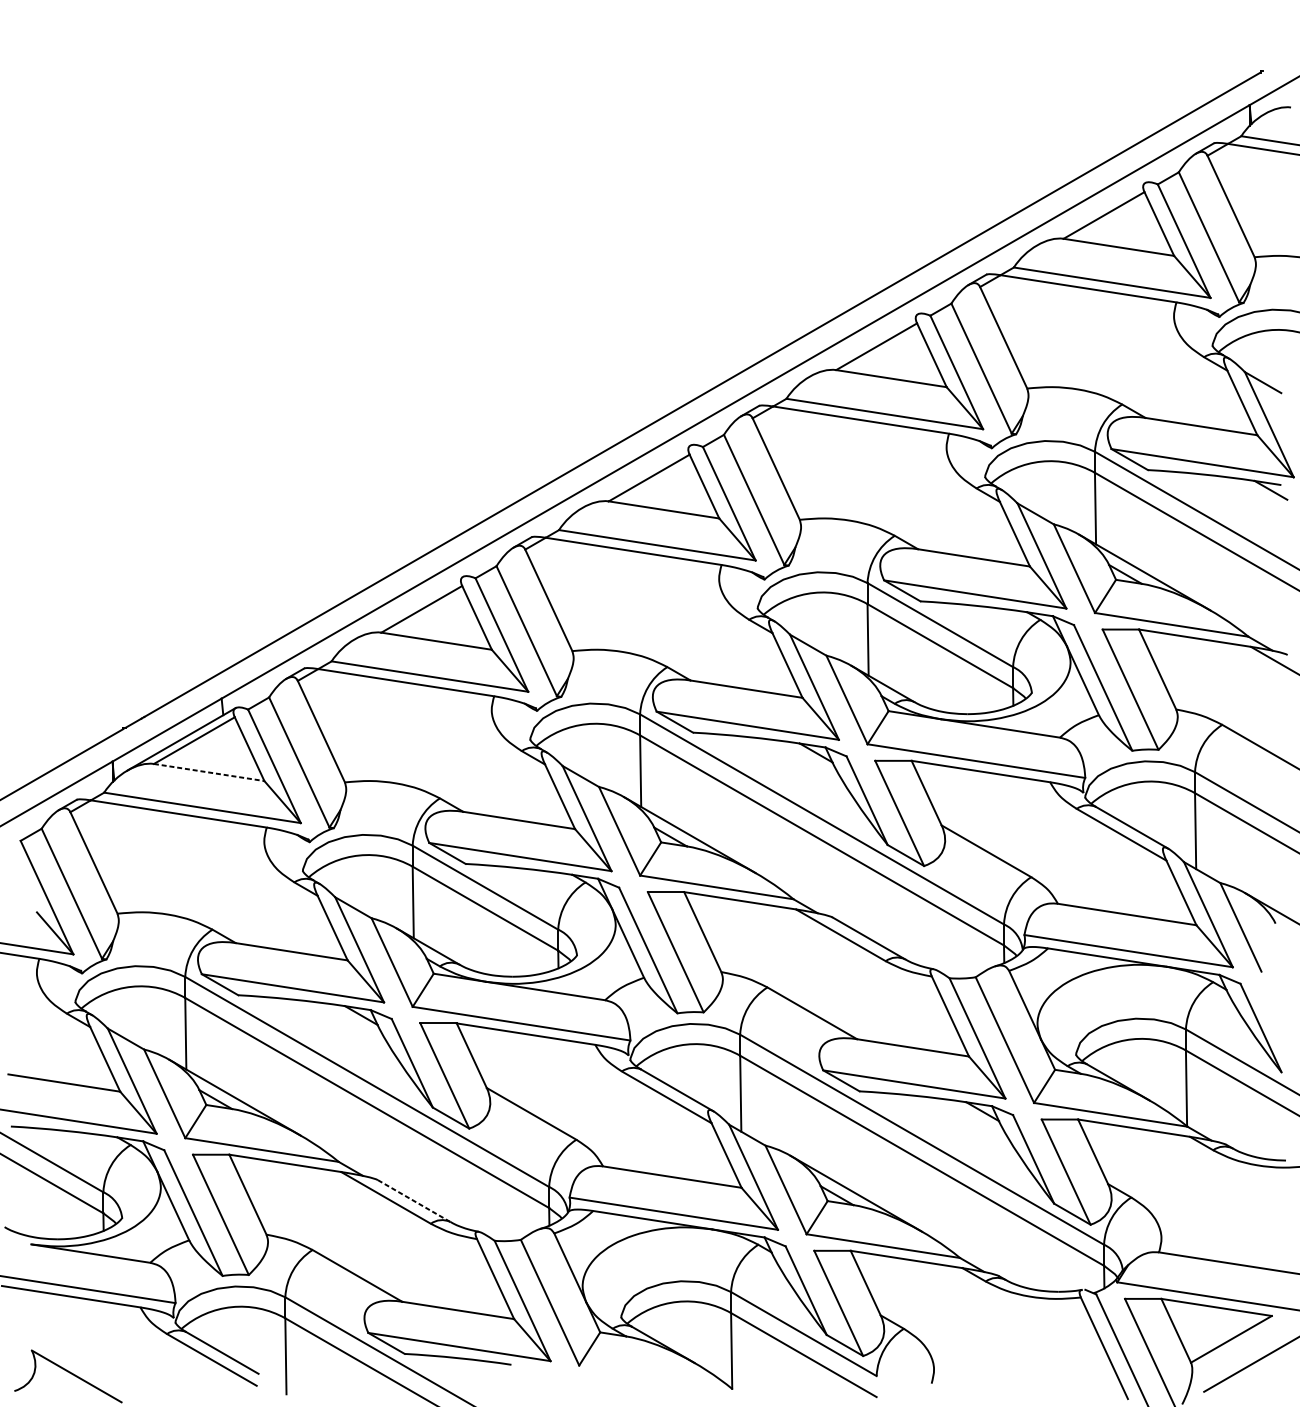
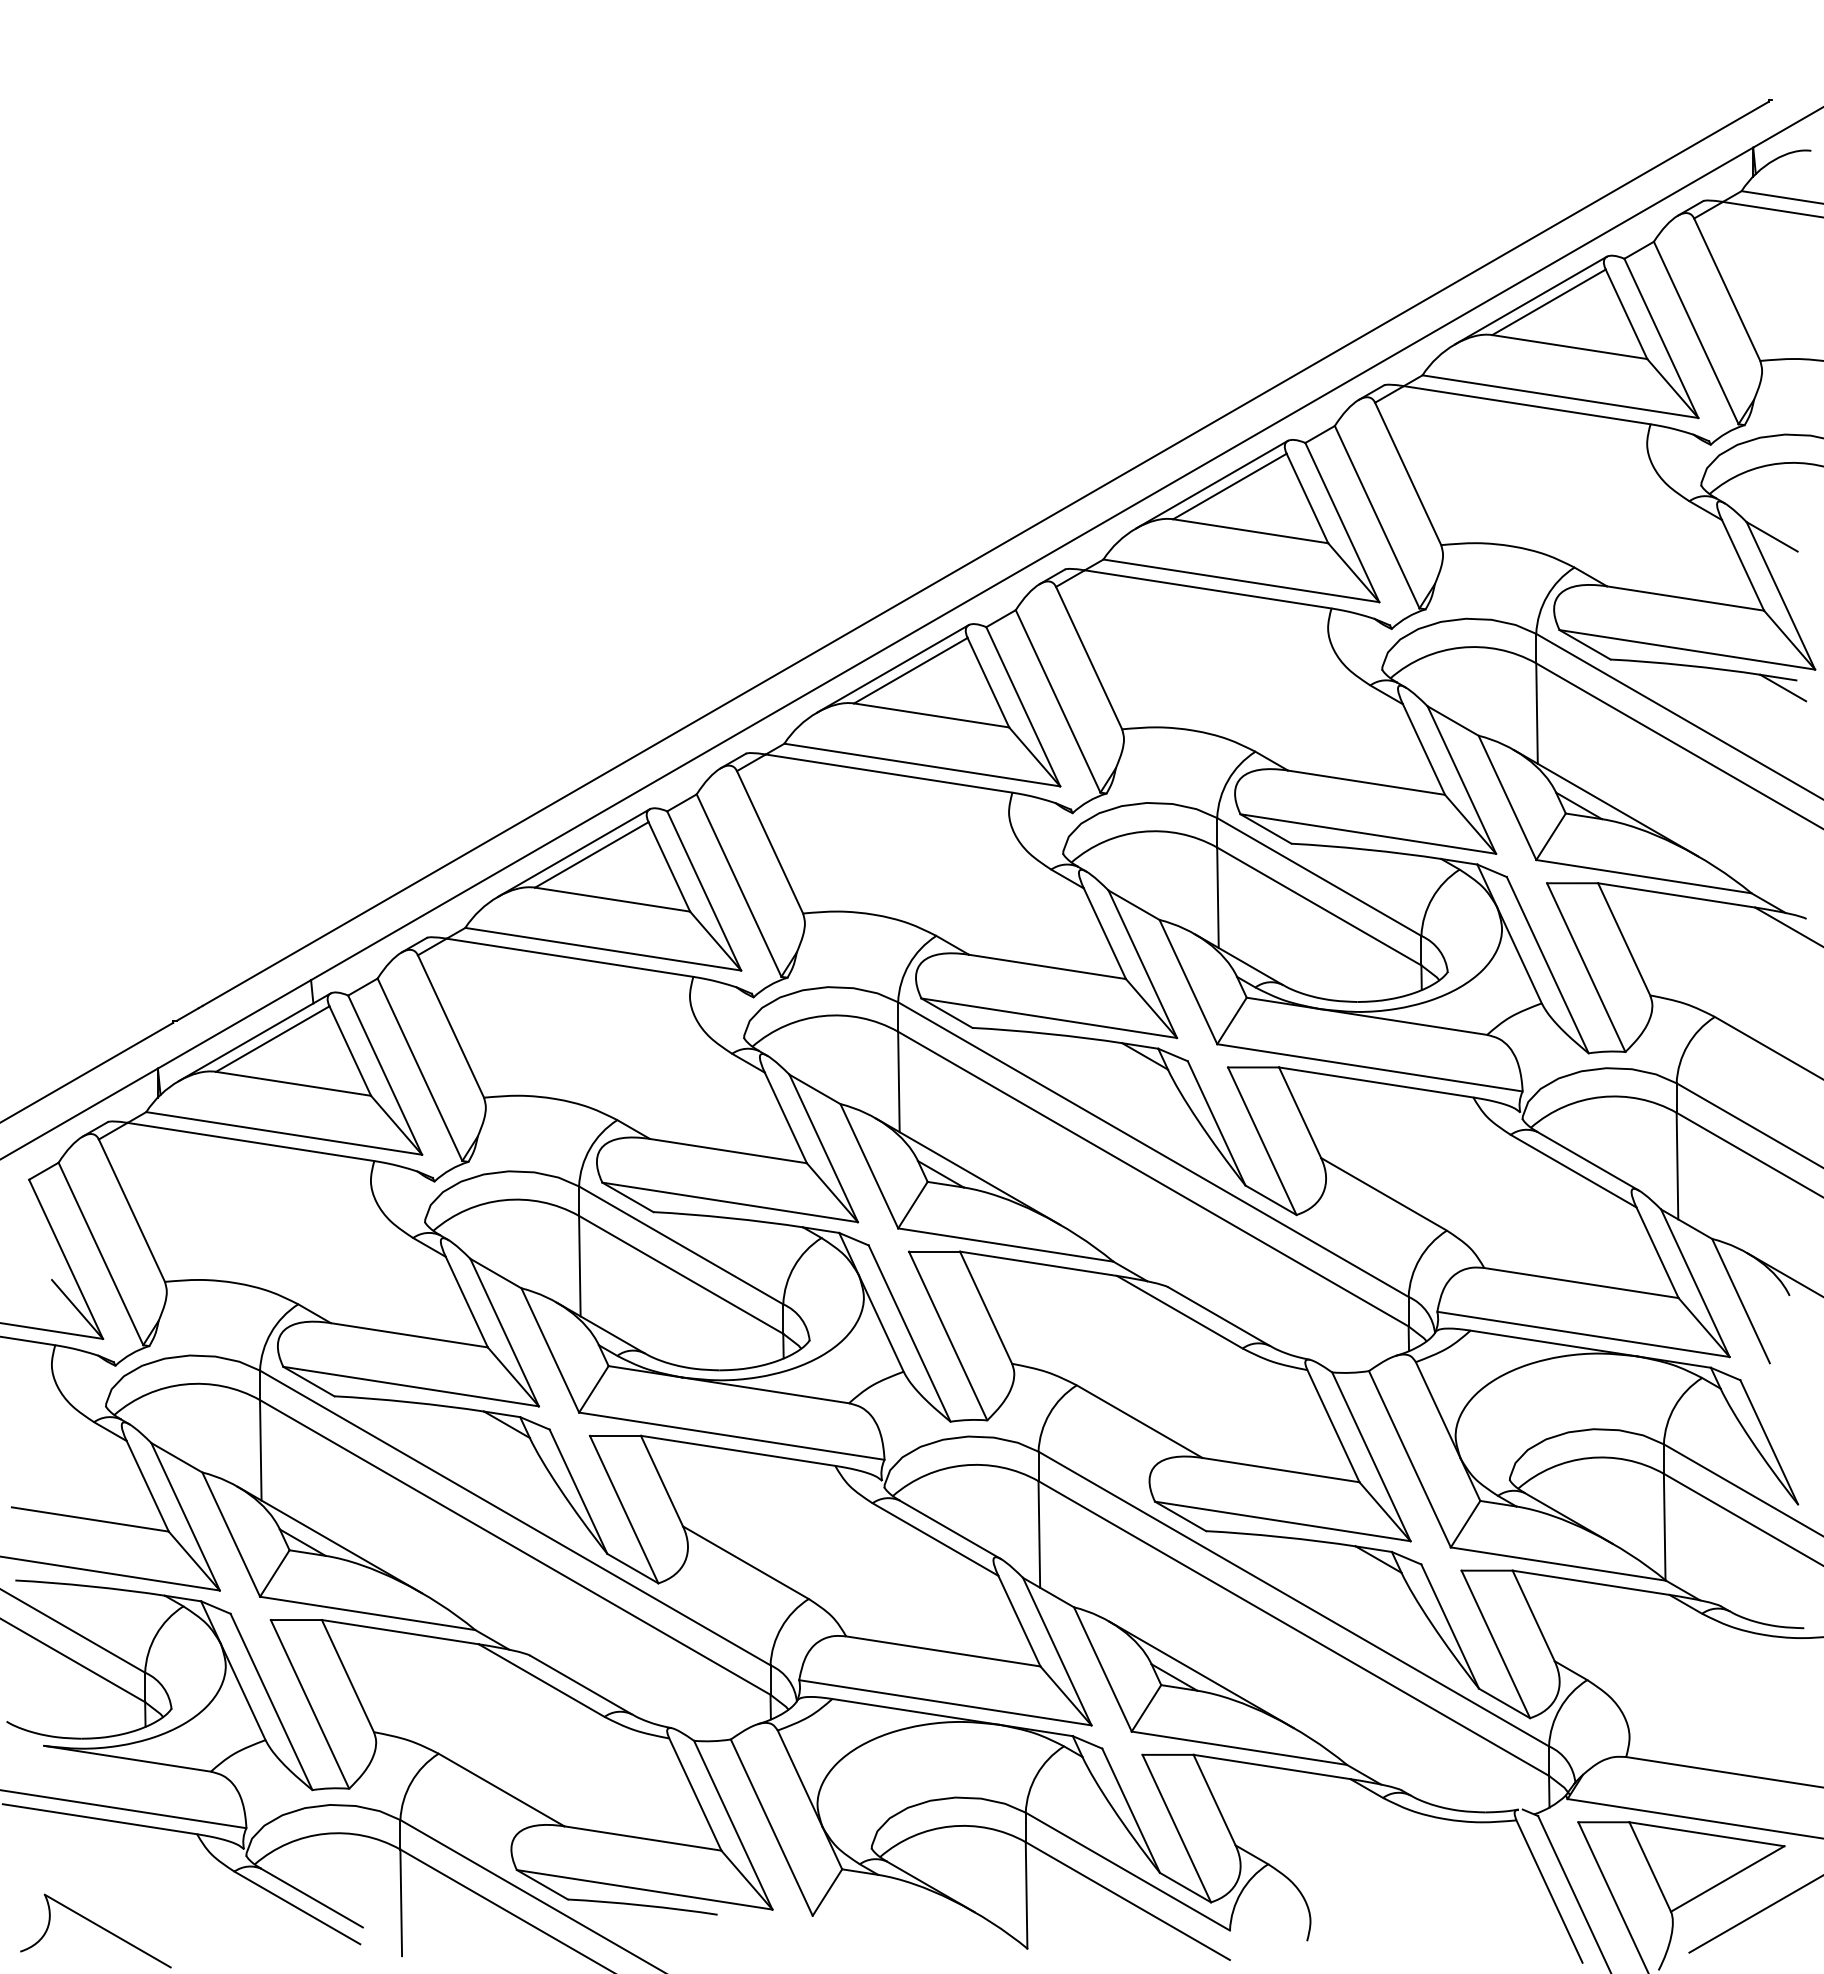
line: (1090, 214) -> (1530, 300), added
line: (863, 345) -> (1211, 484), added
line: (636, 476) -> (892, 668), added
line: (408, 607) -> (573, 852), added
line: (209, 772) -> (294, 1083), dashed -> solid
line: (414, 1200) -> (581, 1684), dashed -> solid

